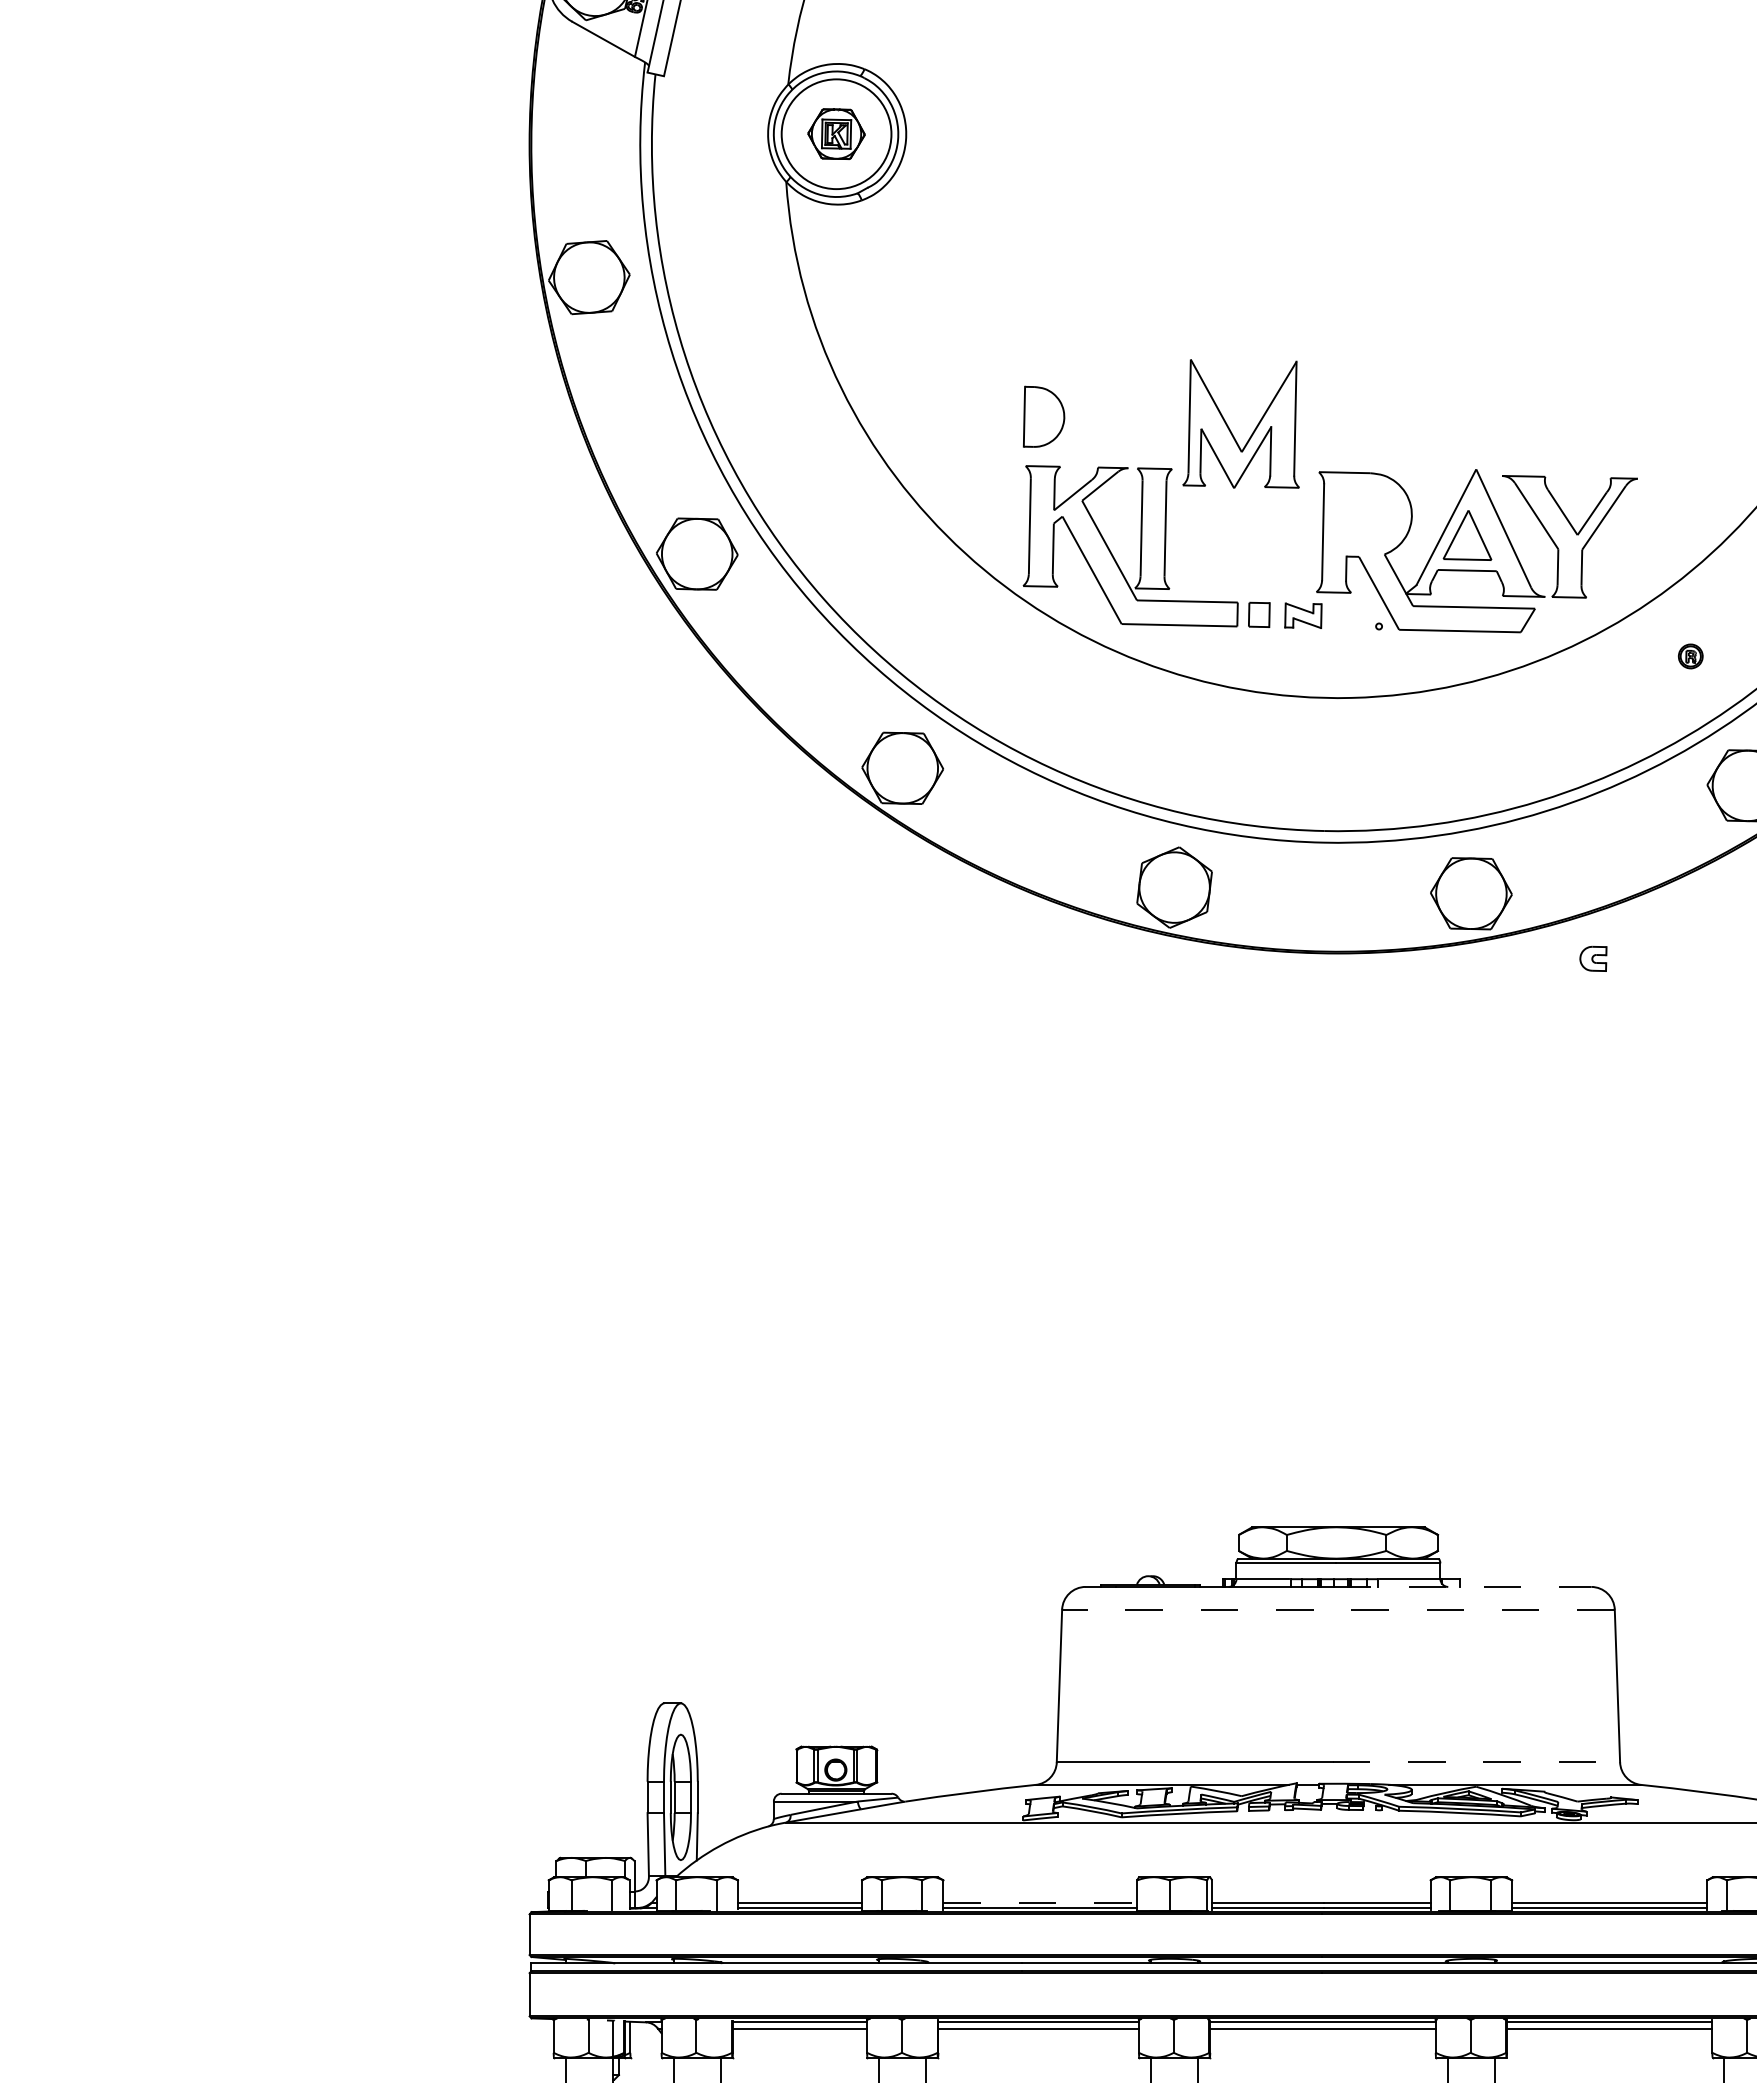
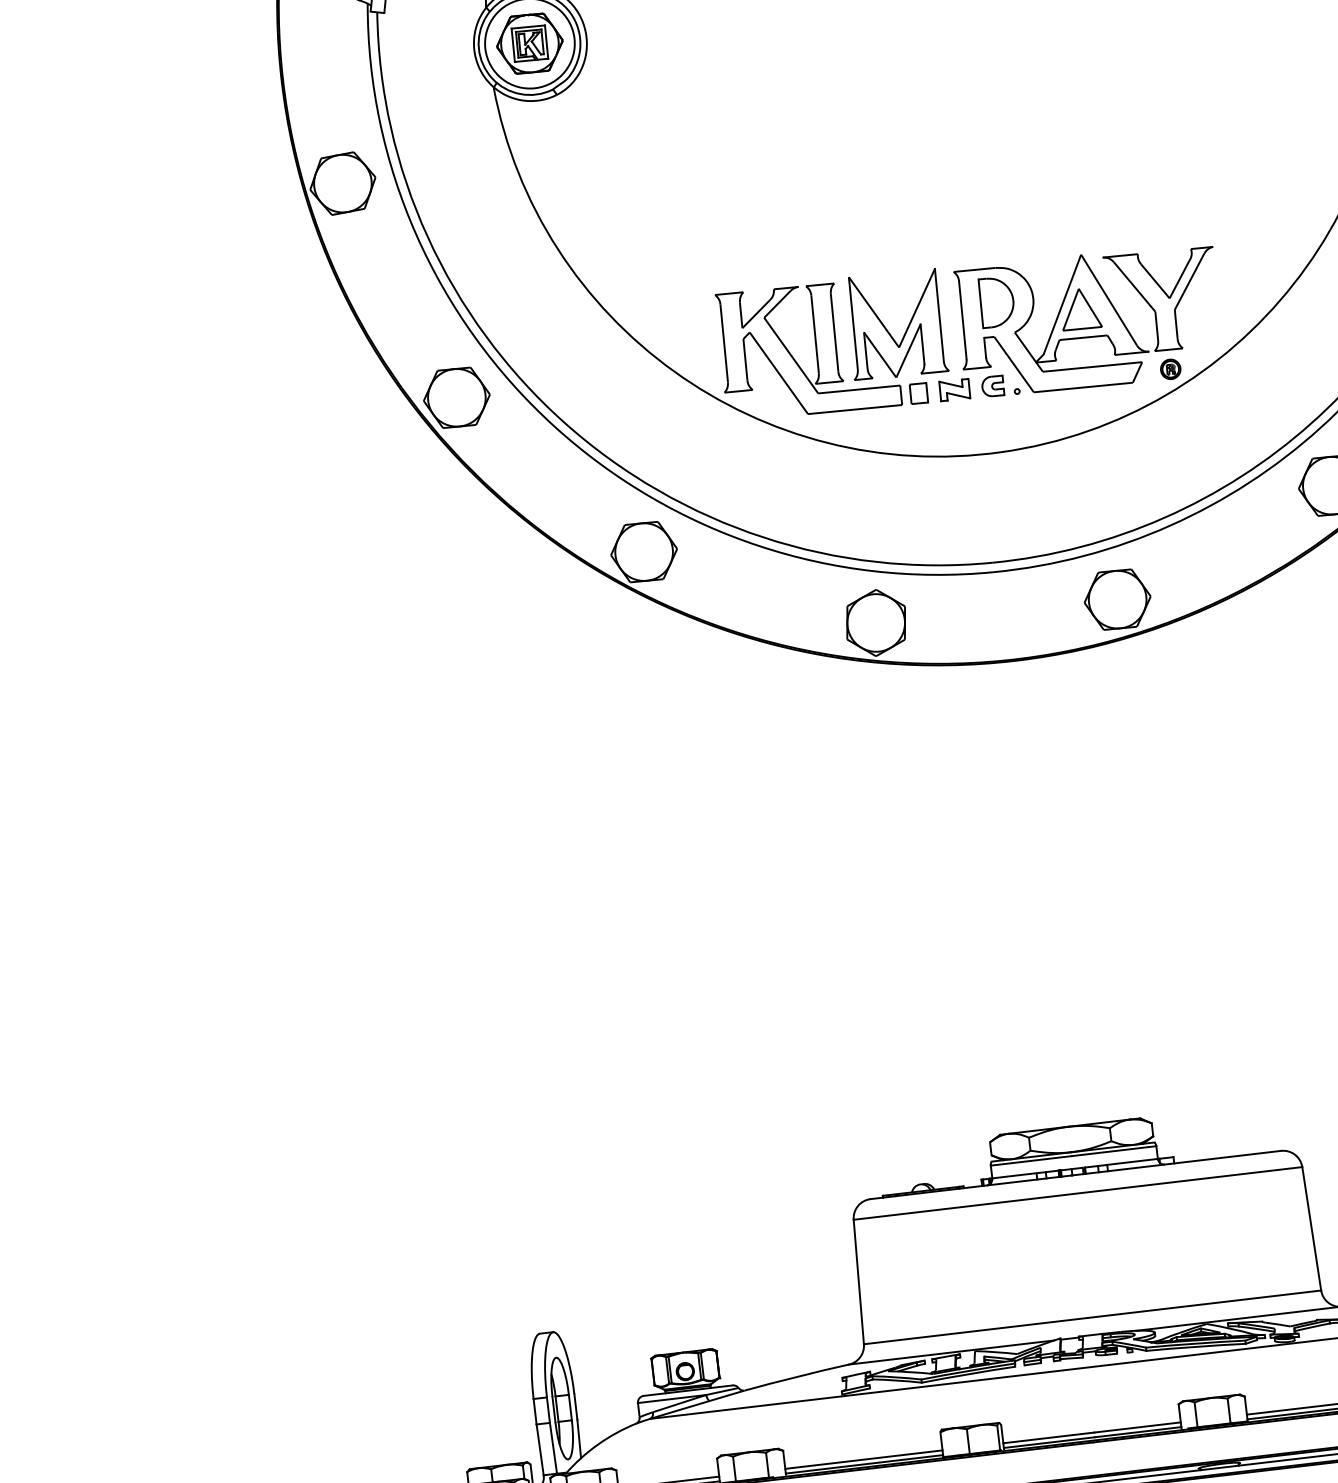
part: (836, 133) -> (529, 43), size x1.43
part: (1044, 416) -> (997, 301), moved
part: (1230, 429) -> (887, 330), moved
part: (1690, 656) -> (1170, 369), moved
part: (1593, 958) -> (993, 386), moved
line: (1462, 1586) -> (1176, 1162), dashed -> solid
line: (1337, 1609) -> (1077, 1193), dashed -> solid
line: (1476, 1762) -> (1204, 1304), dashed -> solid
line: (1040, 1902) -> (864, 1459), dashed -> solid

